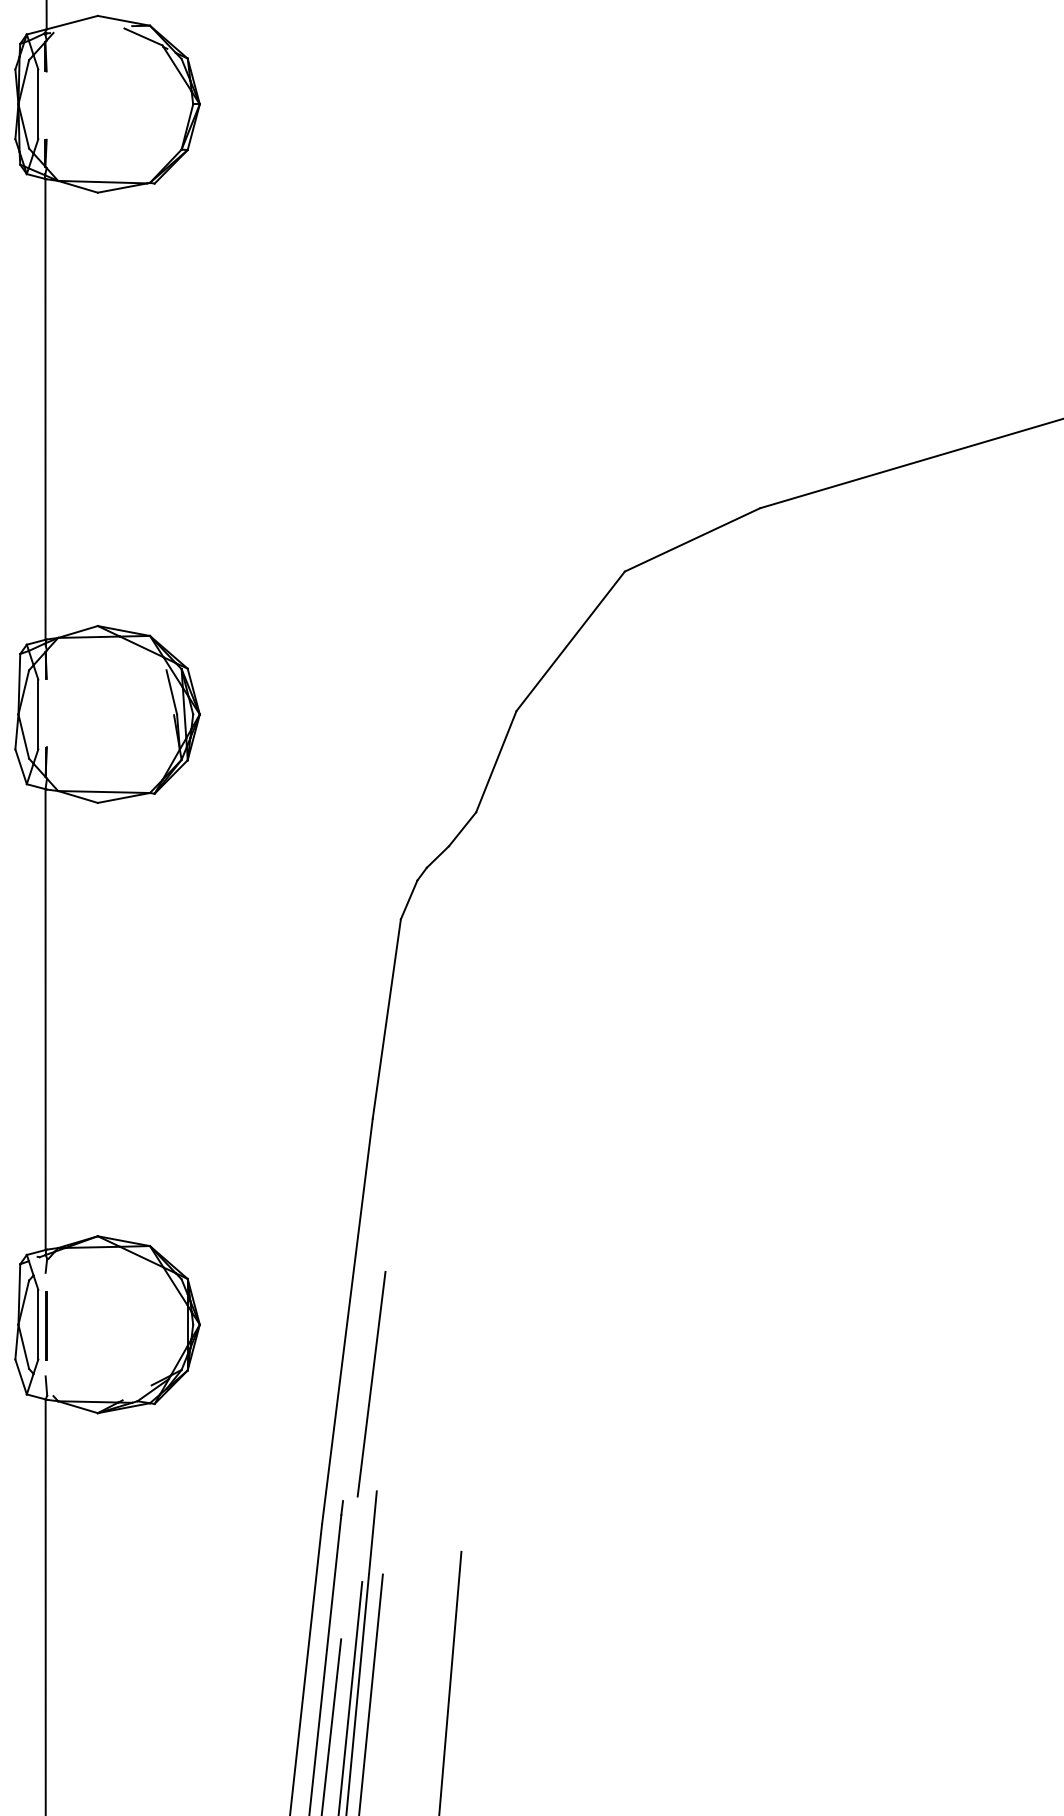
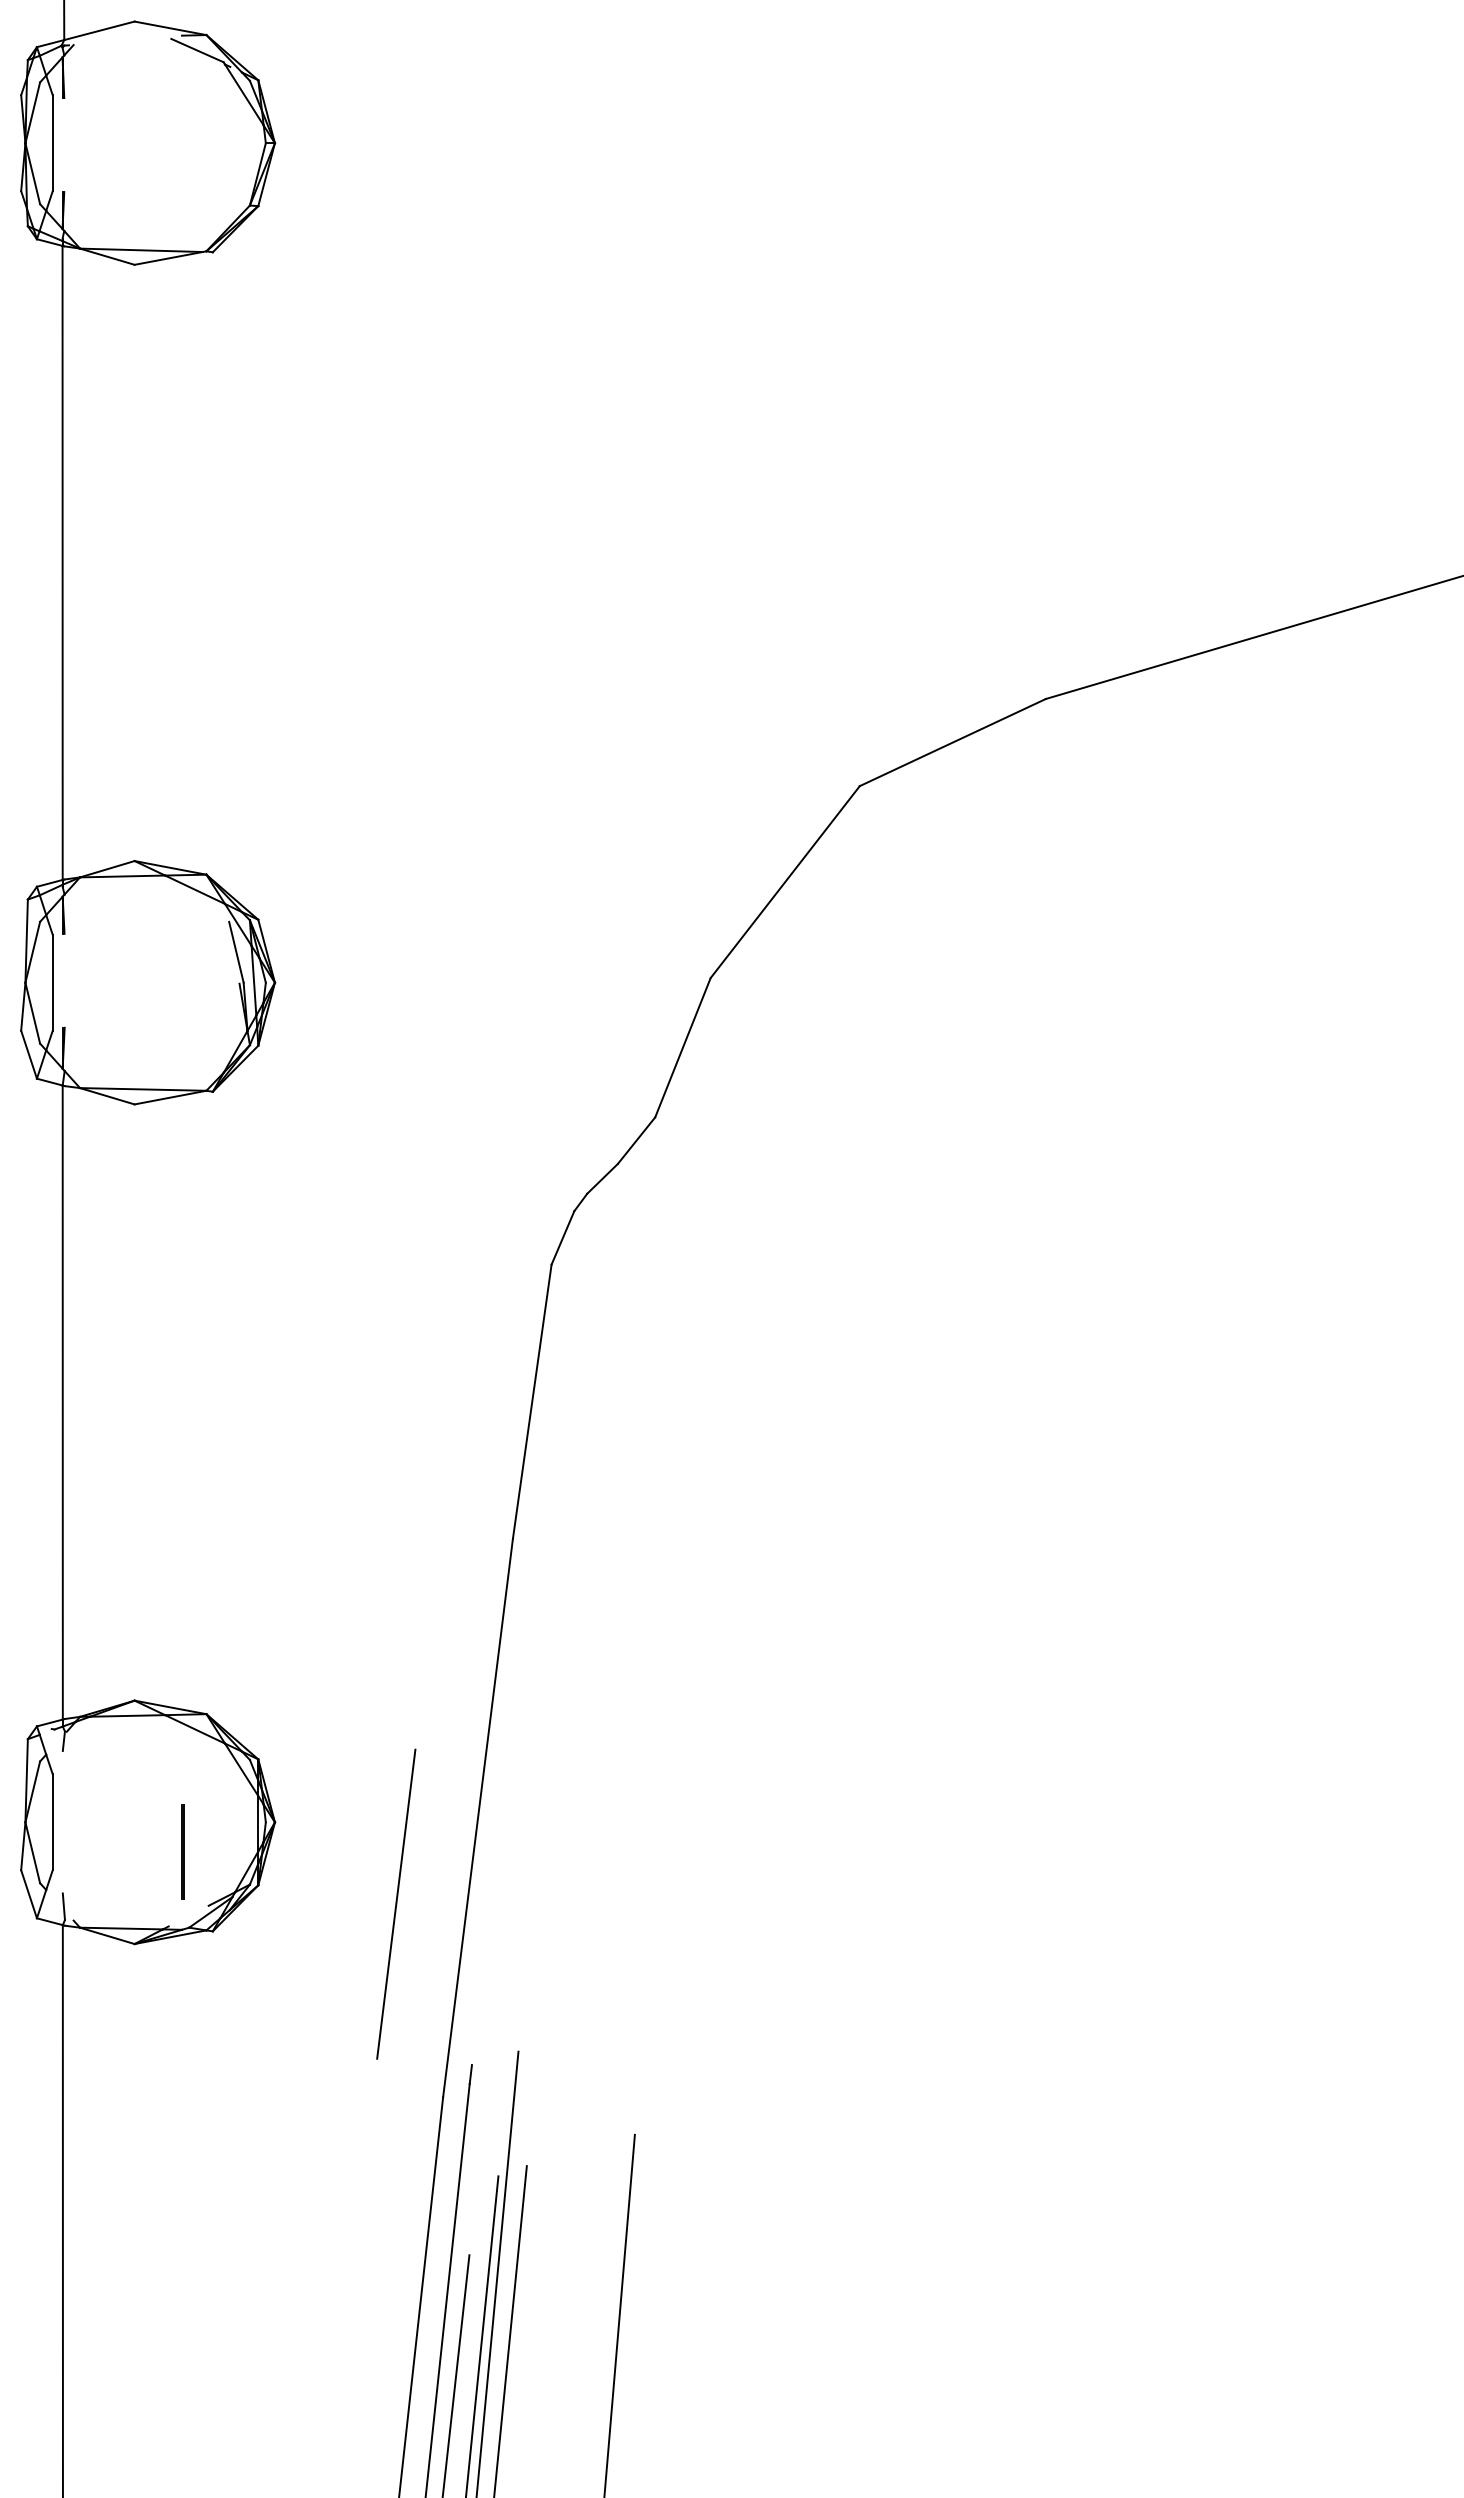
line: (46, 1325) -> (182, 1851), moved
line: (371, 1383) -> (396, 1903), moved

